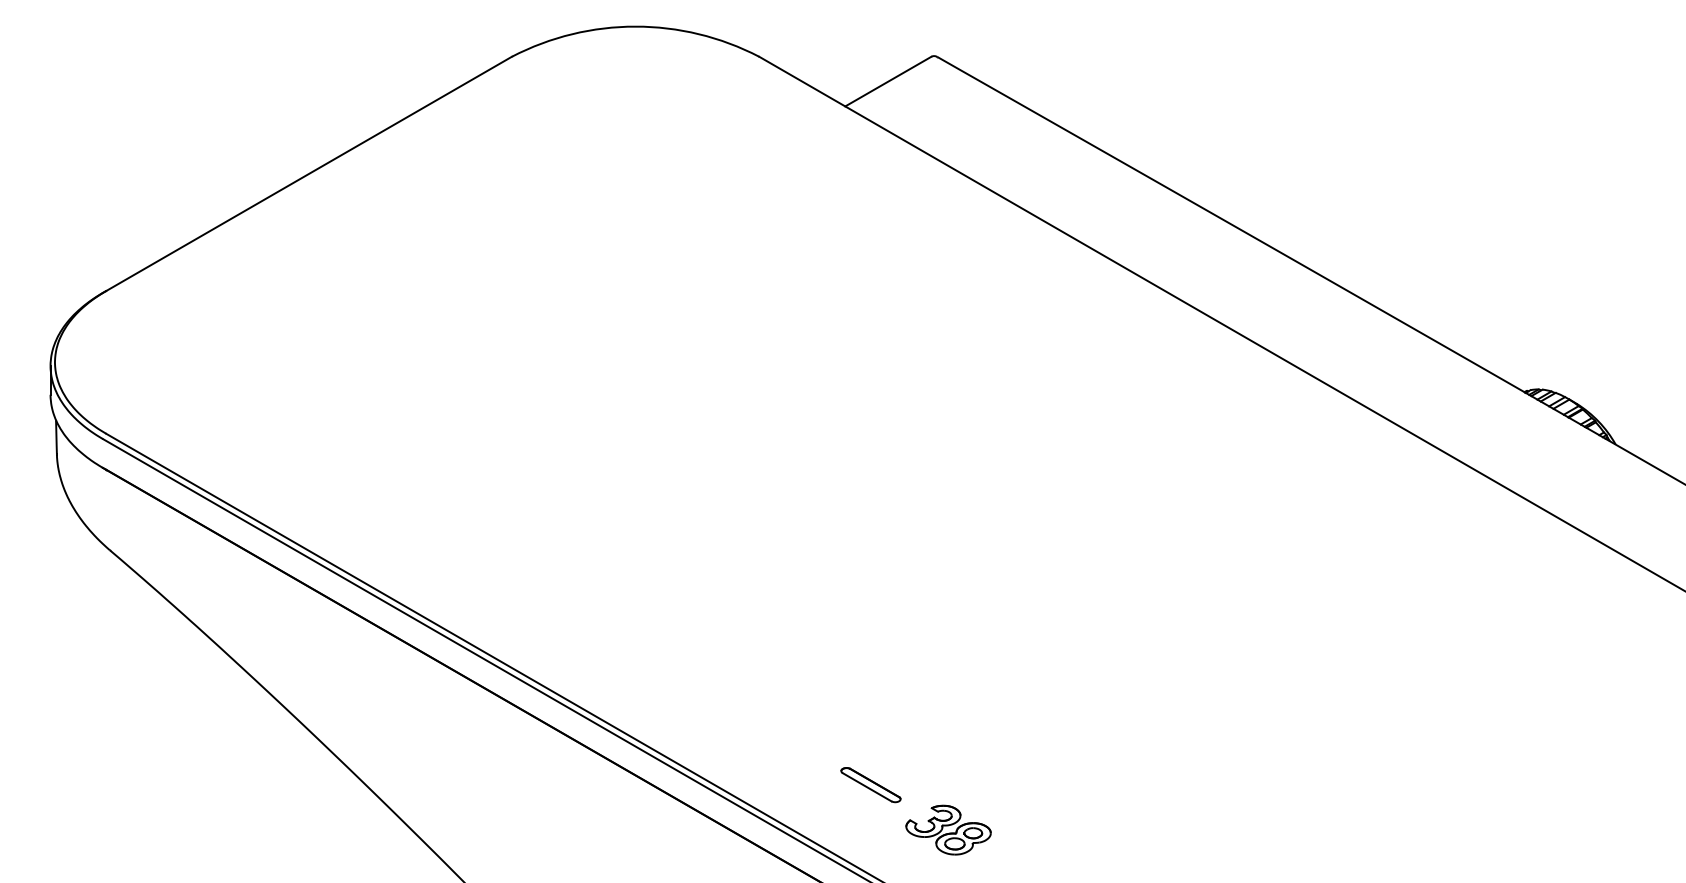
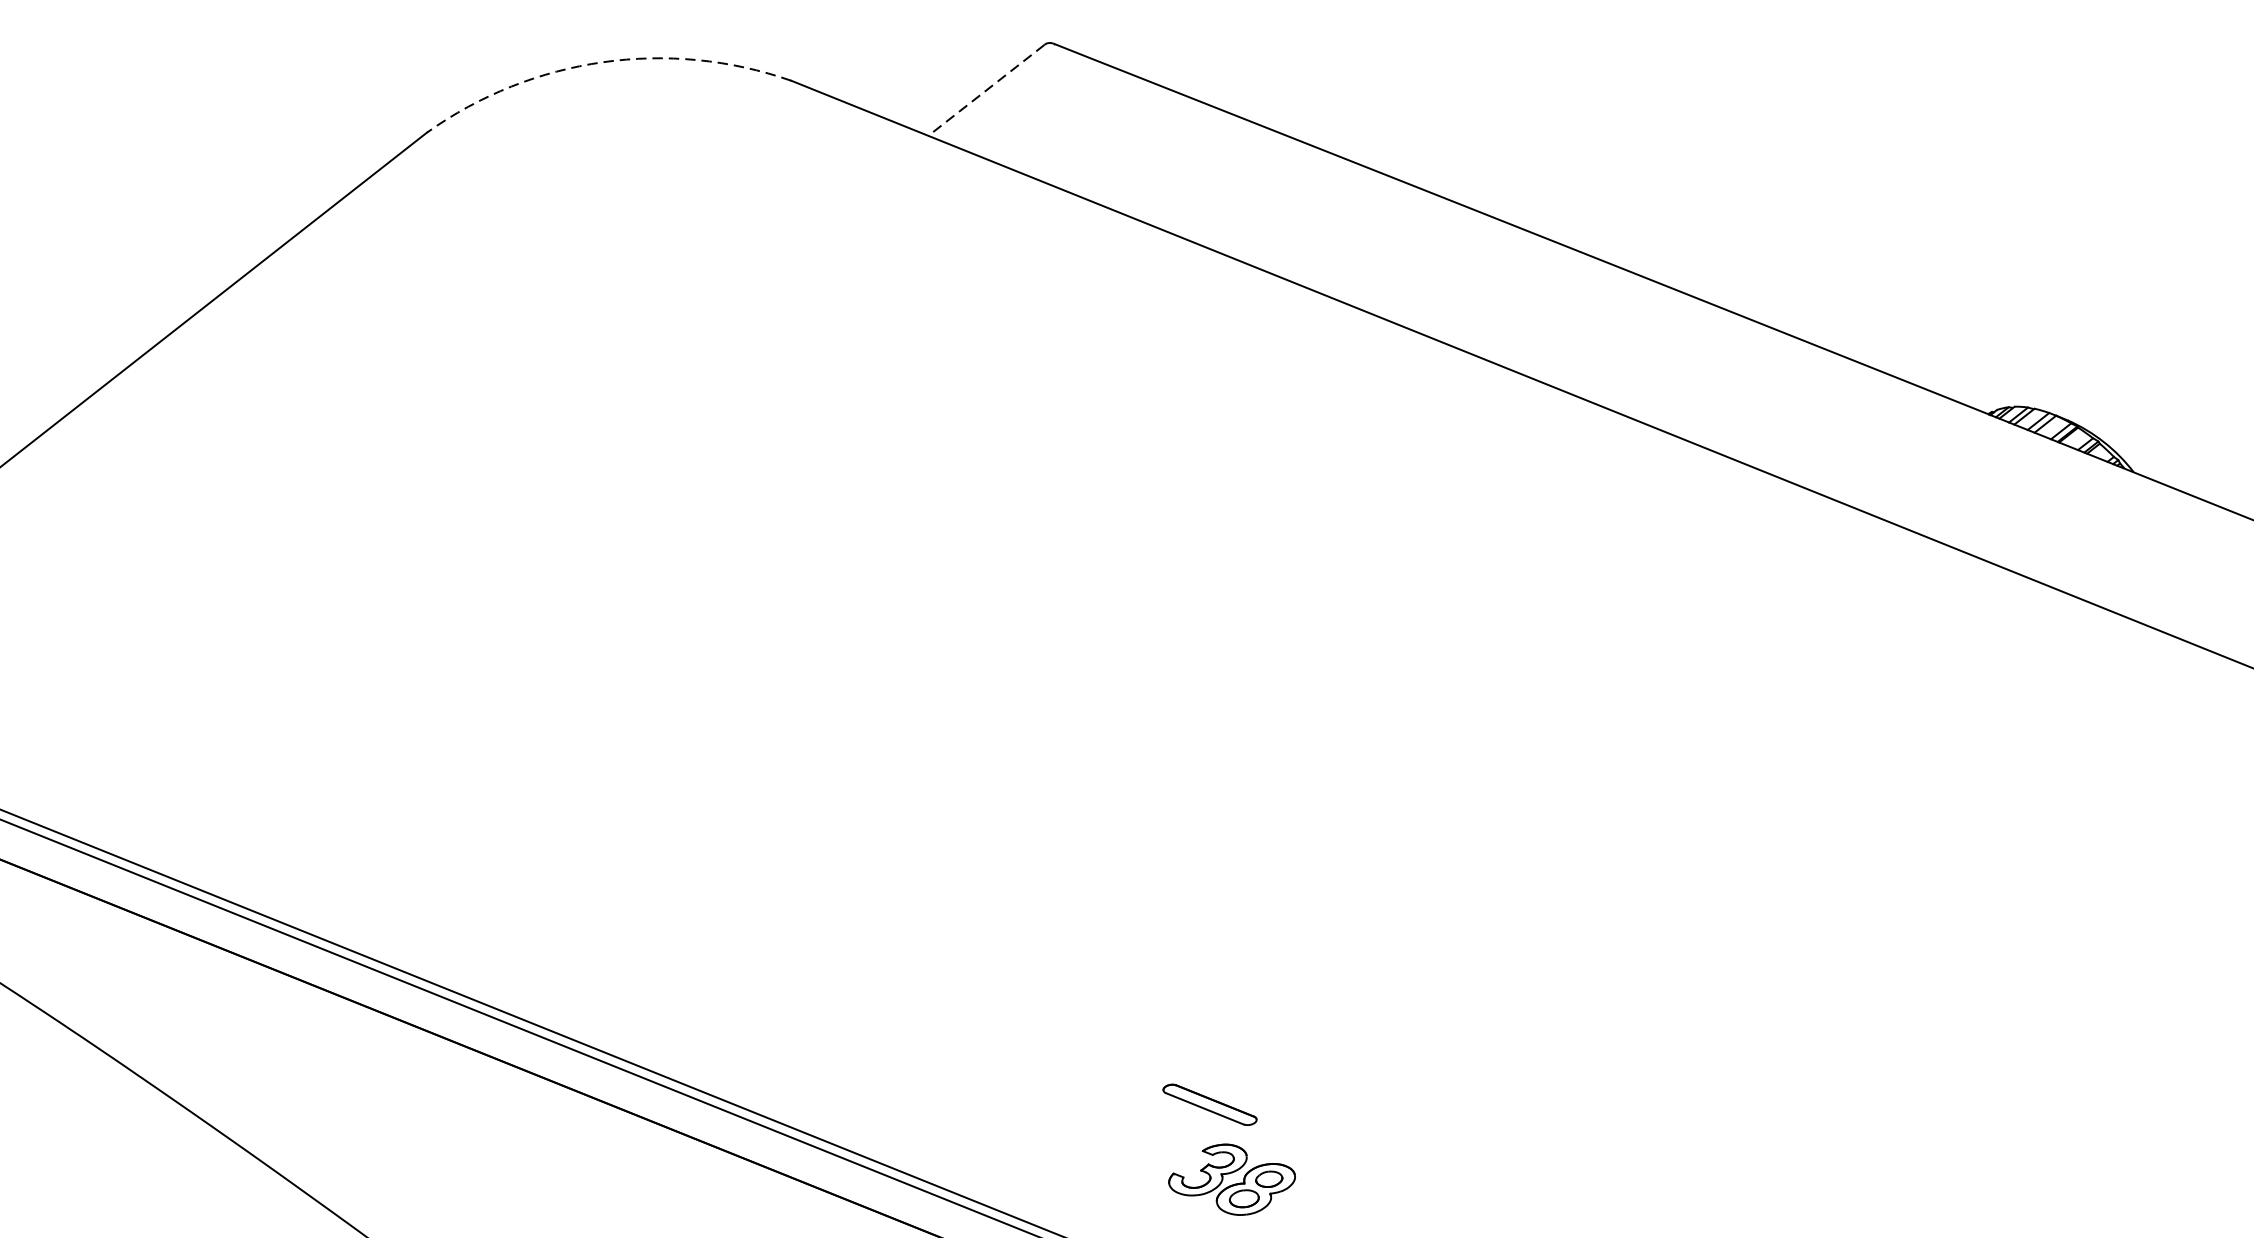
arc: (635, 26) -> (602, 62), solid -> dashed
line: (888, 81) -> (986, 90), solid -> dashed
part: (870, 785) -> (1209, 1105), moved

